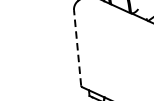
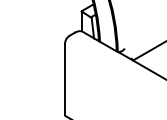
line: (78, 46) -> (65, 78), dashed -> solid

